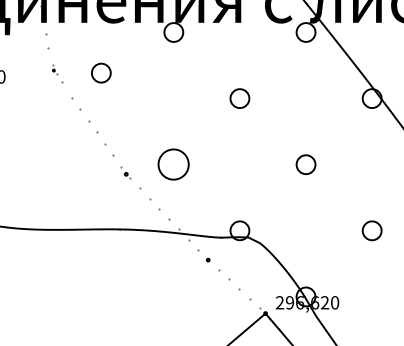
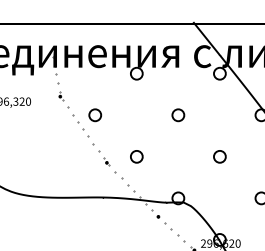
part: (57, 73) -> (63, 99), size x1.43
circle: (101, 73) -> (95, 115), moved
circle: (173, 164) -> (136, 156), size x0.62

